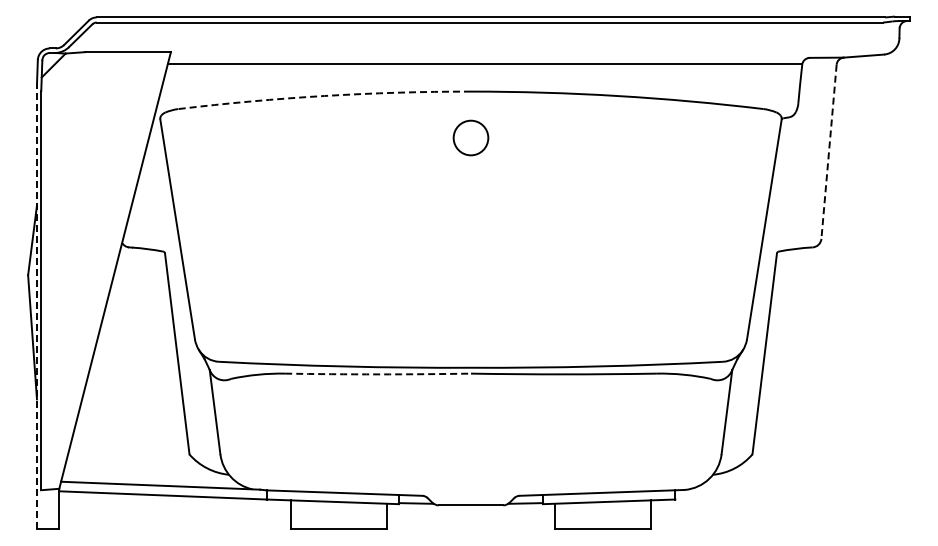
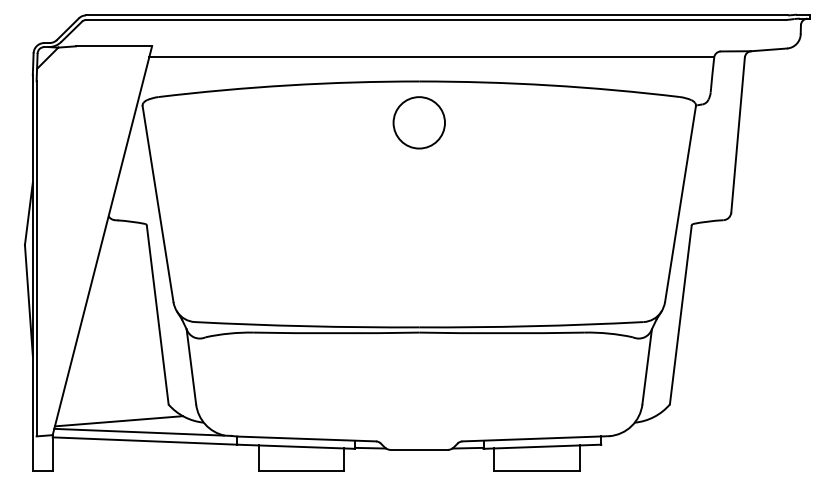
arc: (324, 95) -> (288, 84), dashed -> solid
circle: (470, 137) -> (418, 122), size x1.67
line: (828, 152) -> (737, 135), dashed -> solid
line: (36, 306) -> (32, 272), dashed -> solid
arc: (378, 374) -> (336, 333), dashed -> solid
line: (133, 472) -> (118, 420), added

